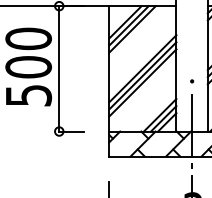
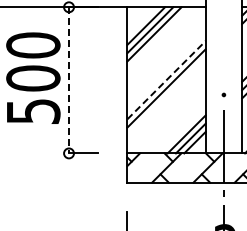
line: (59, 68) -> (69, 80), solid -> dashed
line: (142, 68) -> (166, 79), solid -> dashed
line: (142, 82) -> (166, 96), removed

